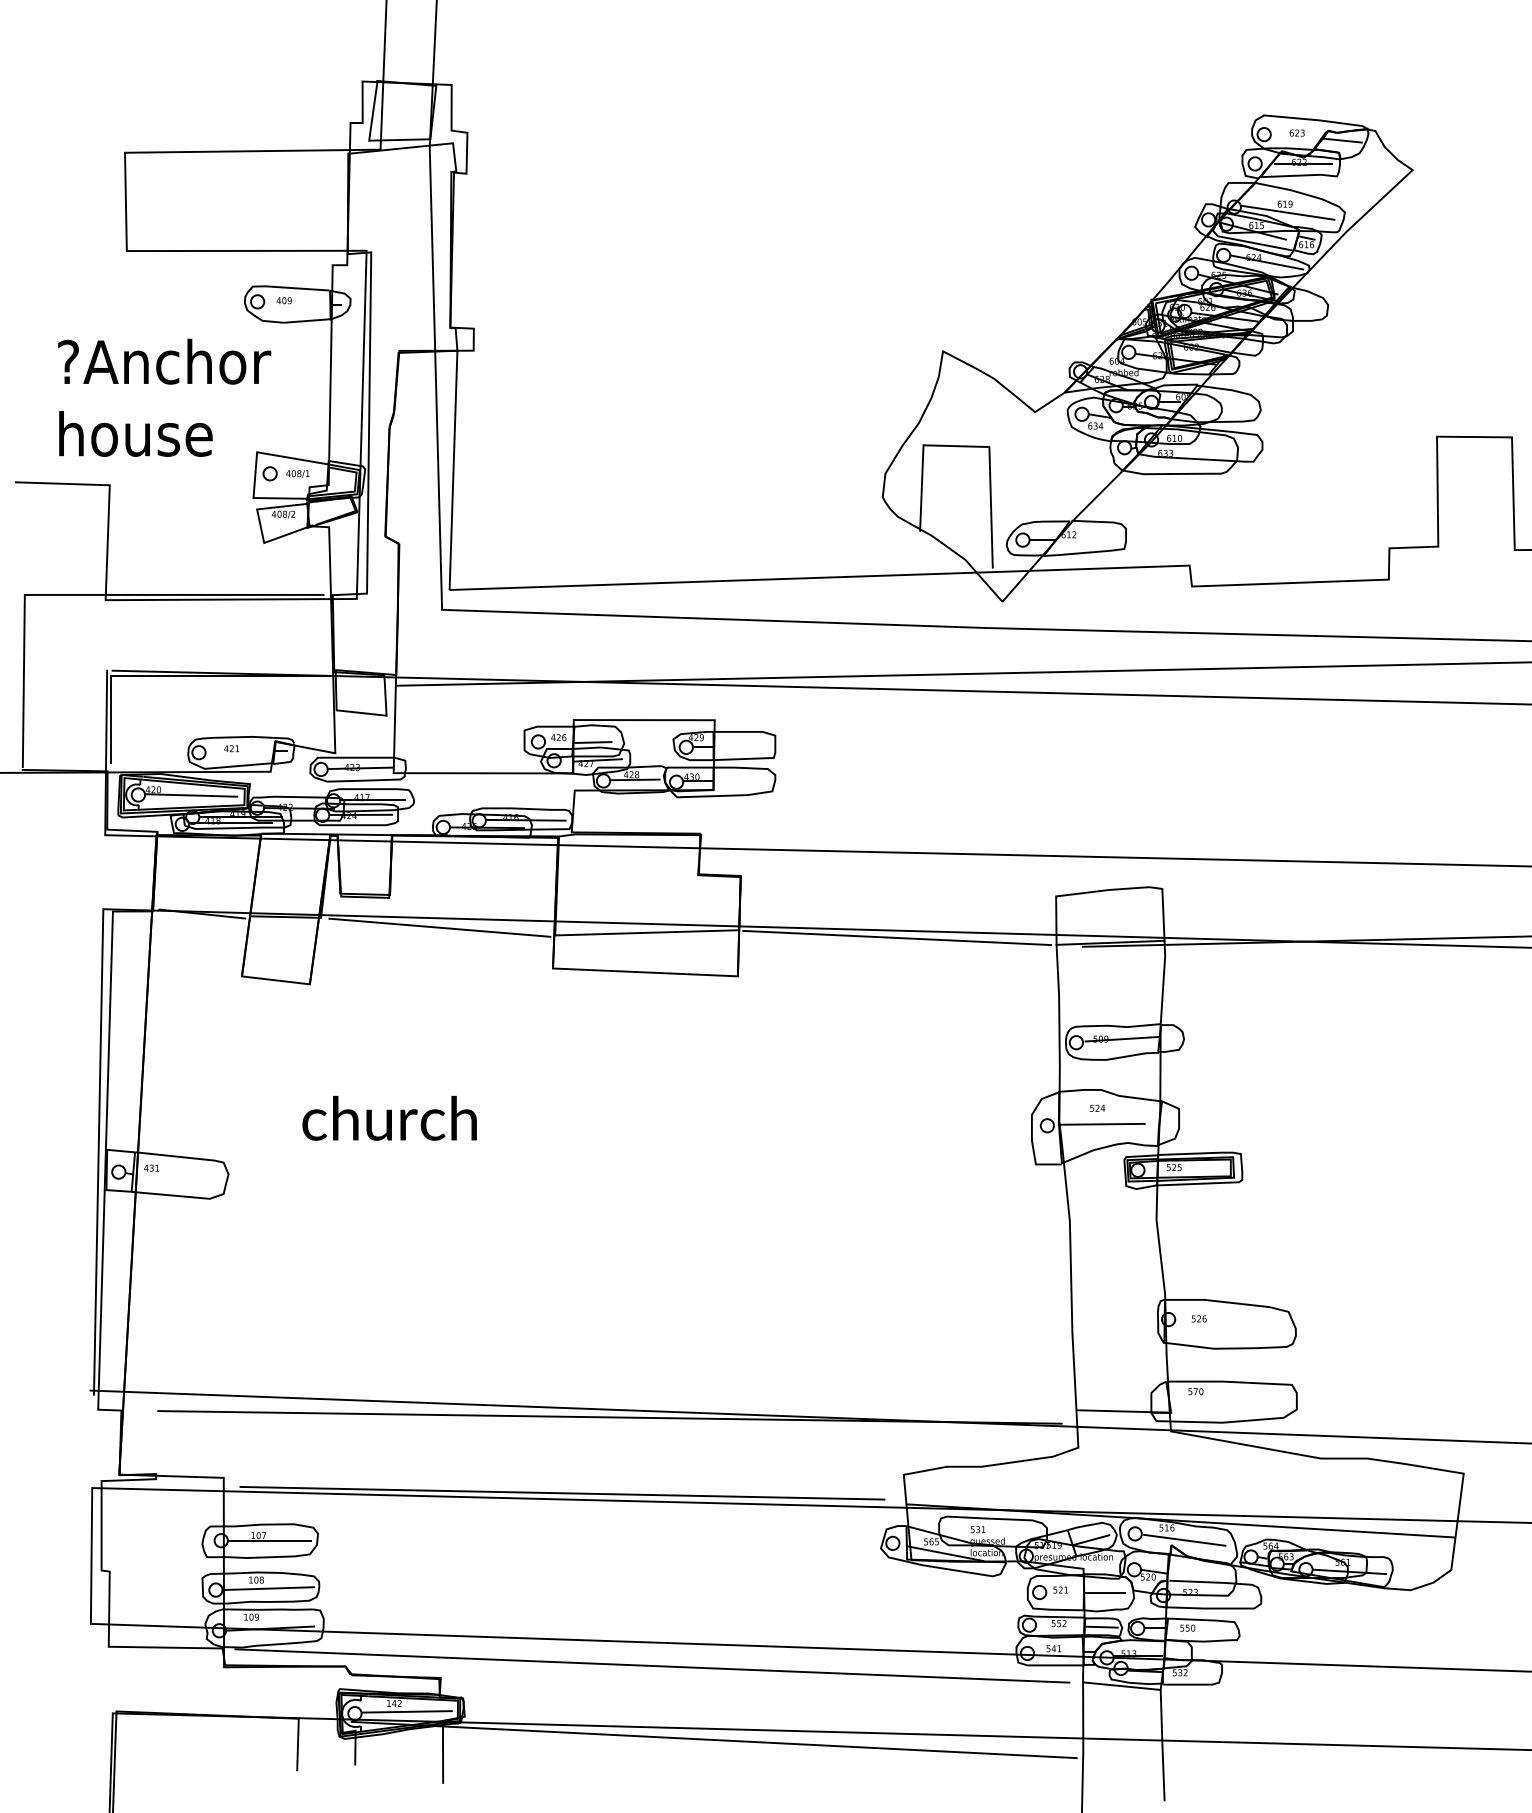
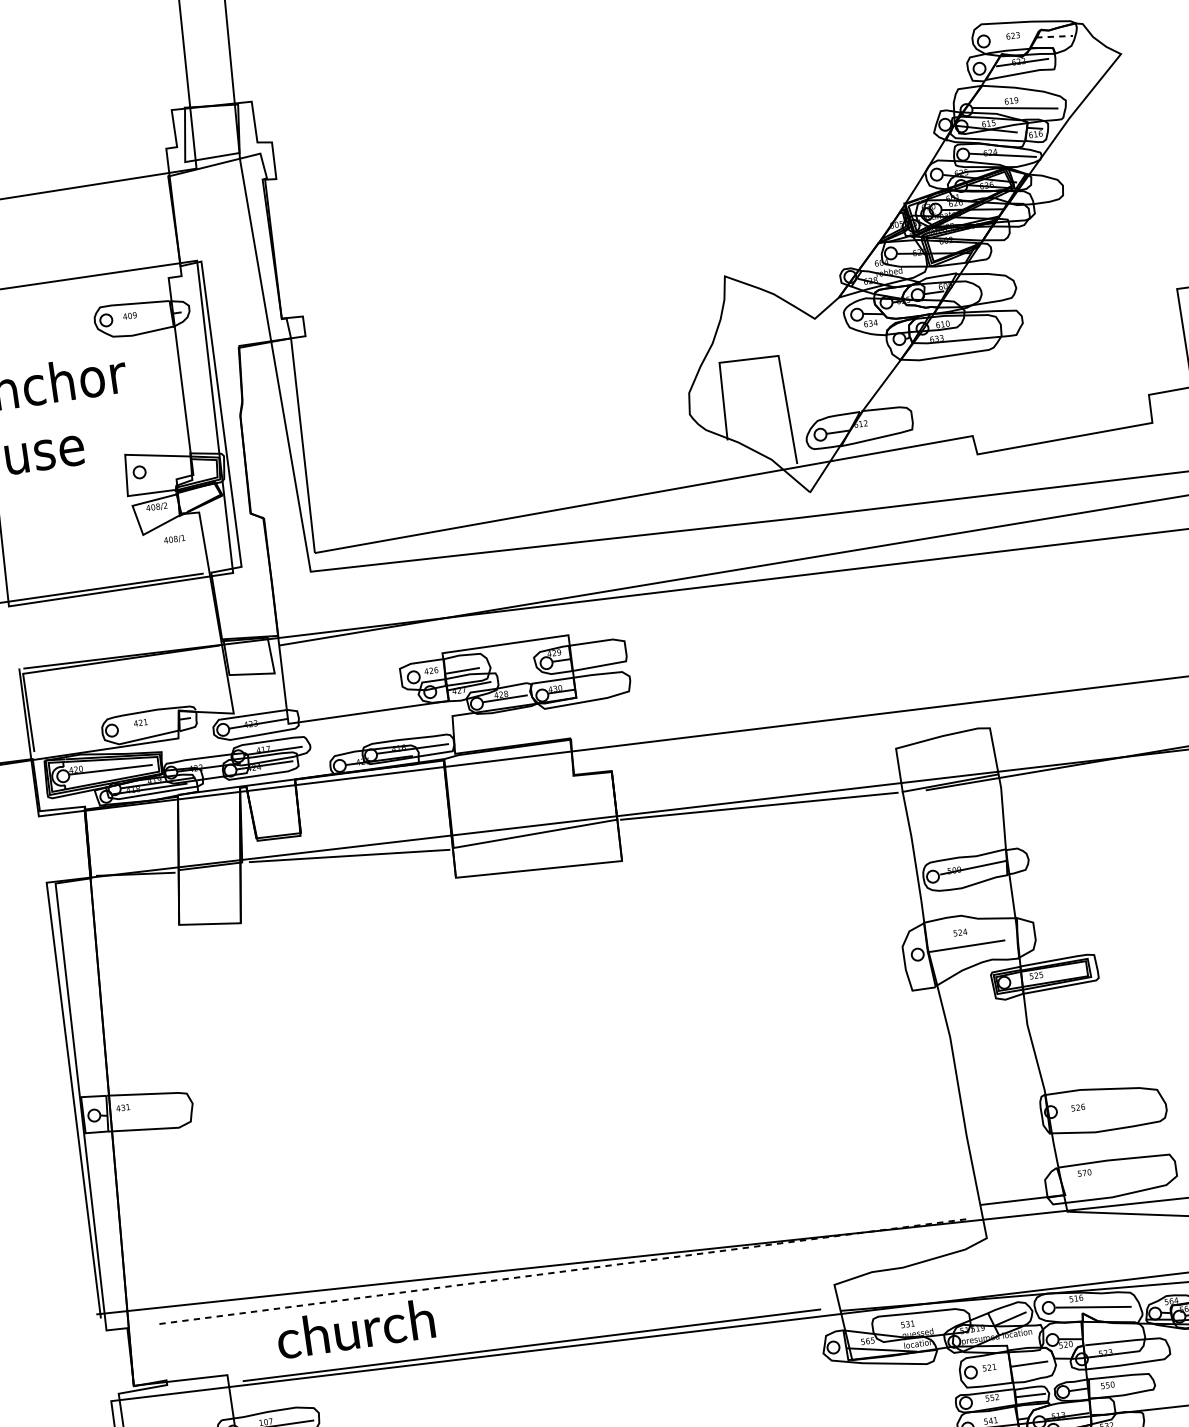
line: (1342, 140) -> (1054, 36), solid -> dashed
text: (297, 473) -> (174, 539), moved
text: (389, 1117) -> (355, 1328), moved
line: (609, 1417) -> (564, 1271), solid -> dashed

